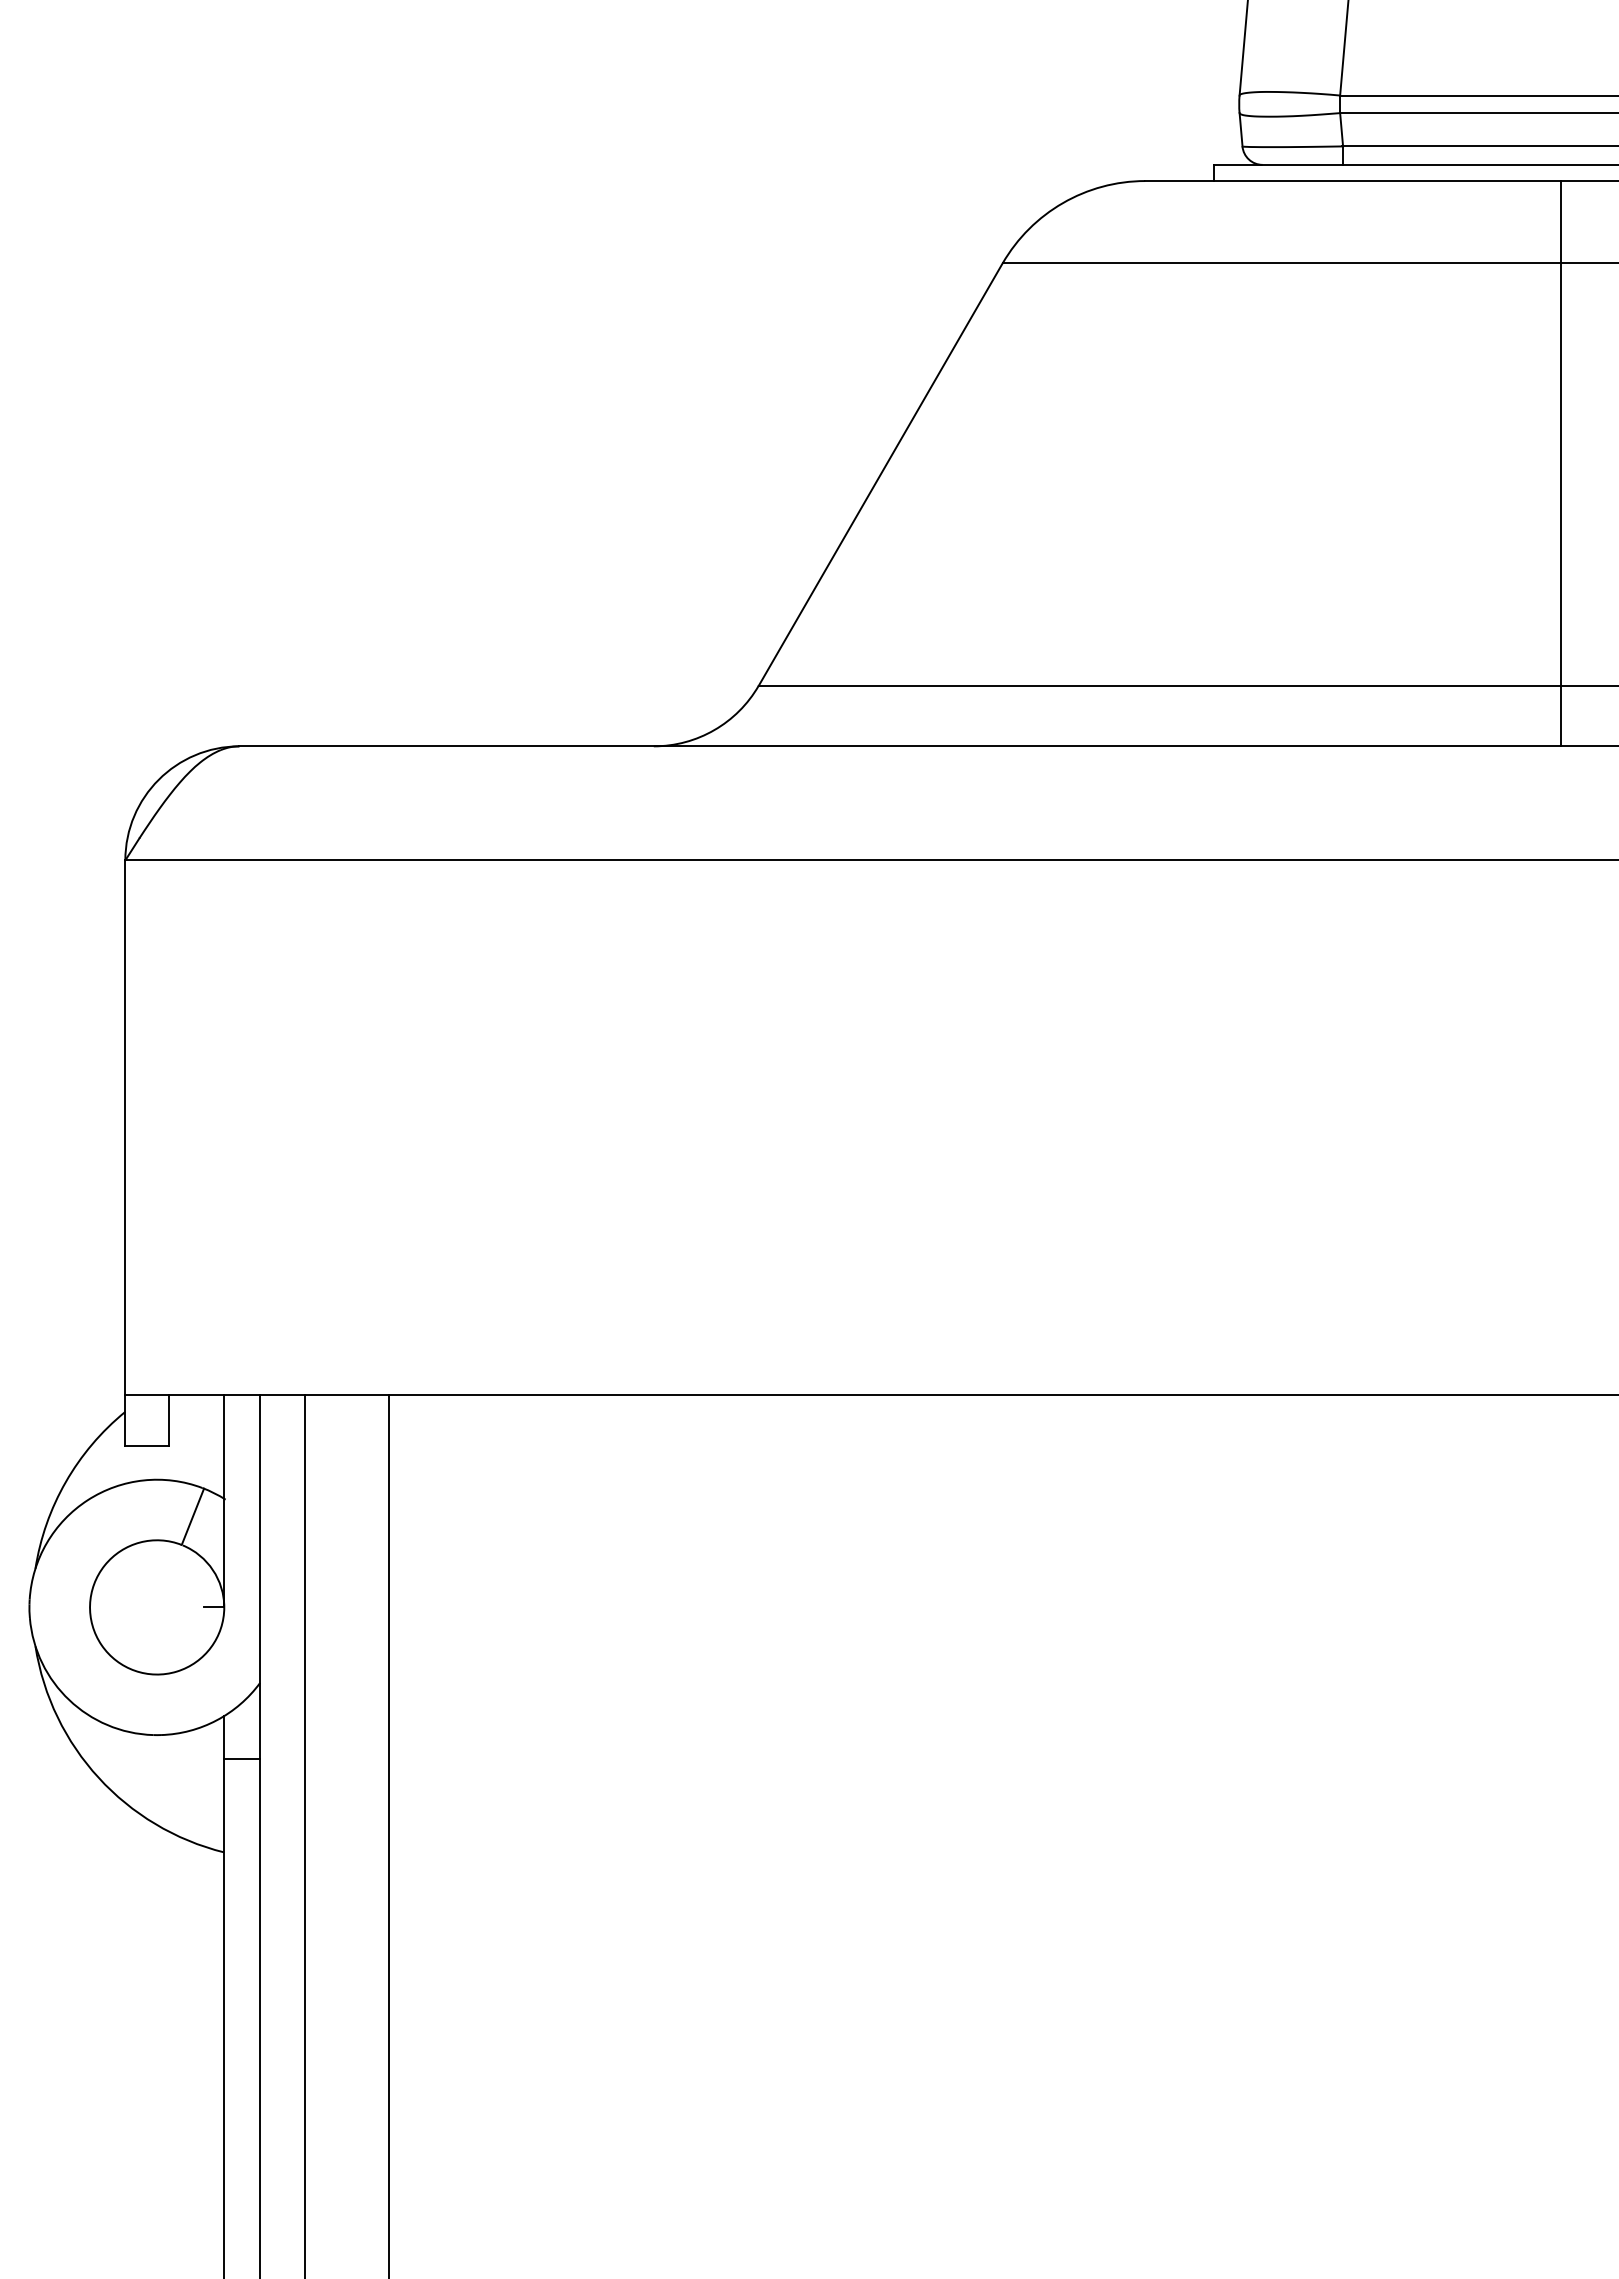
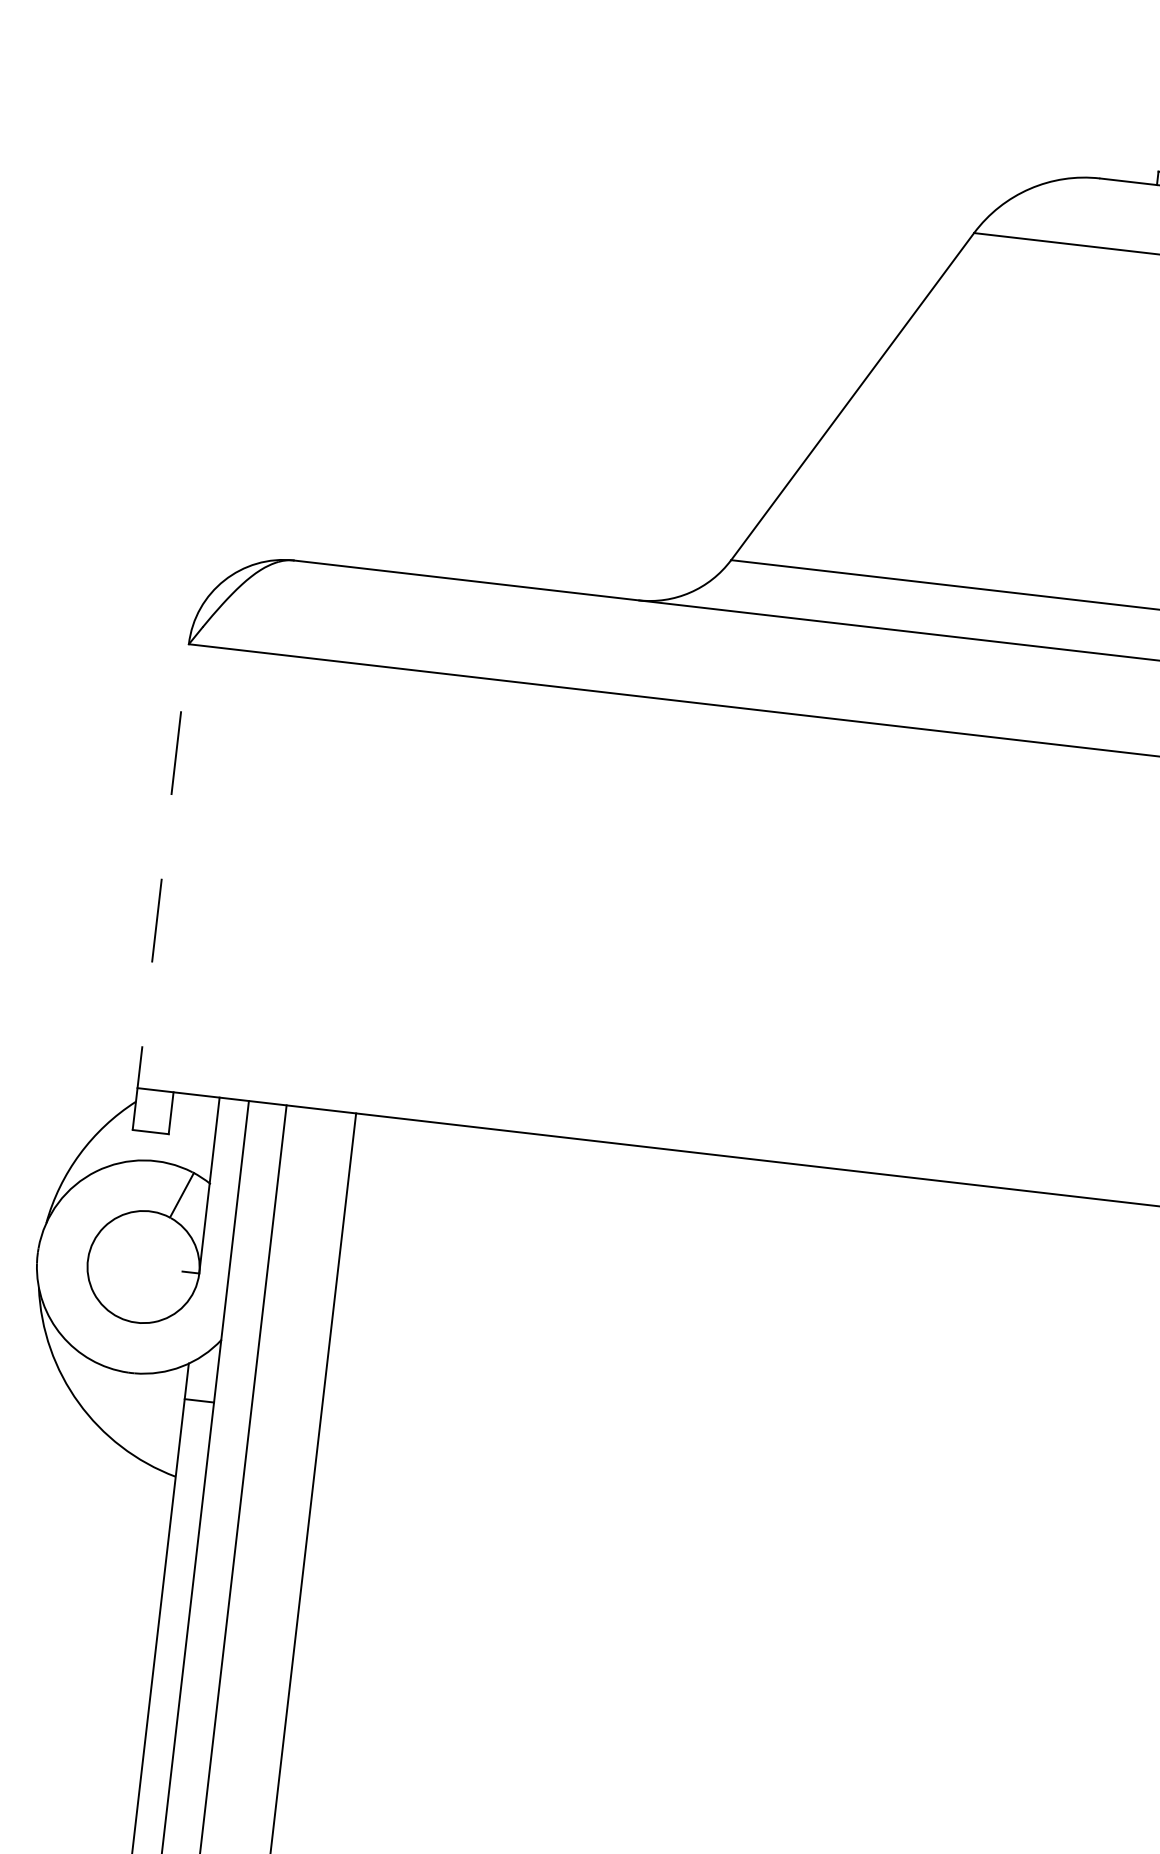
line: (125, 1153) -> (160, 887), solid -> dashed

